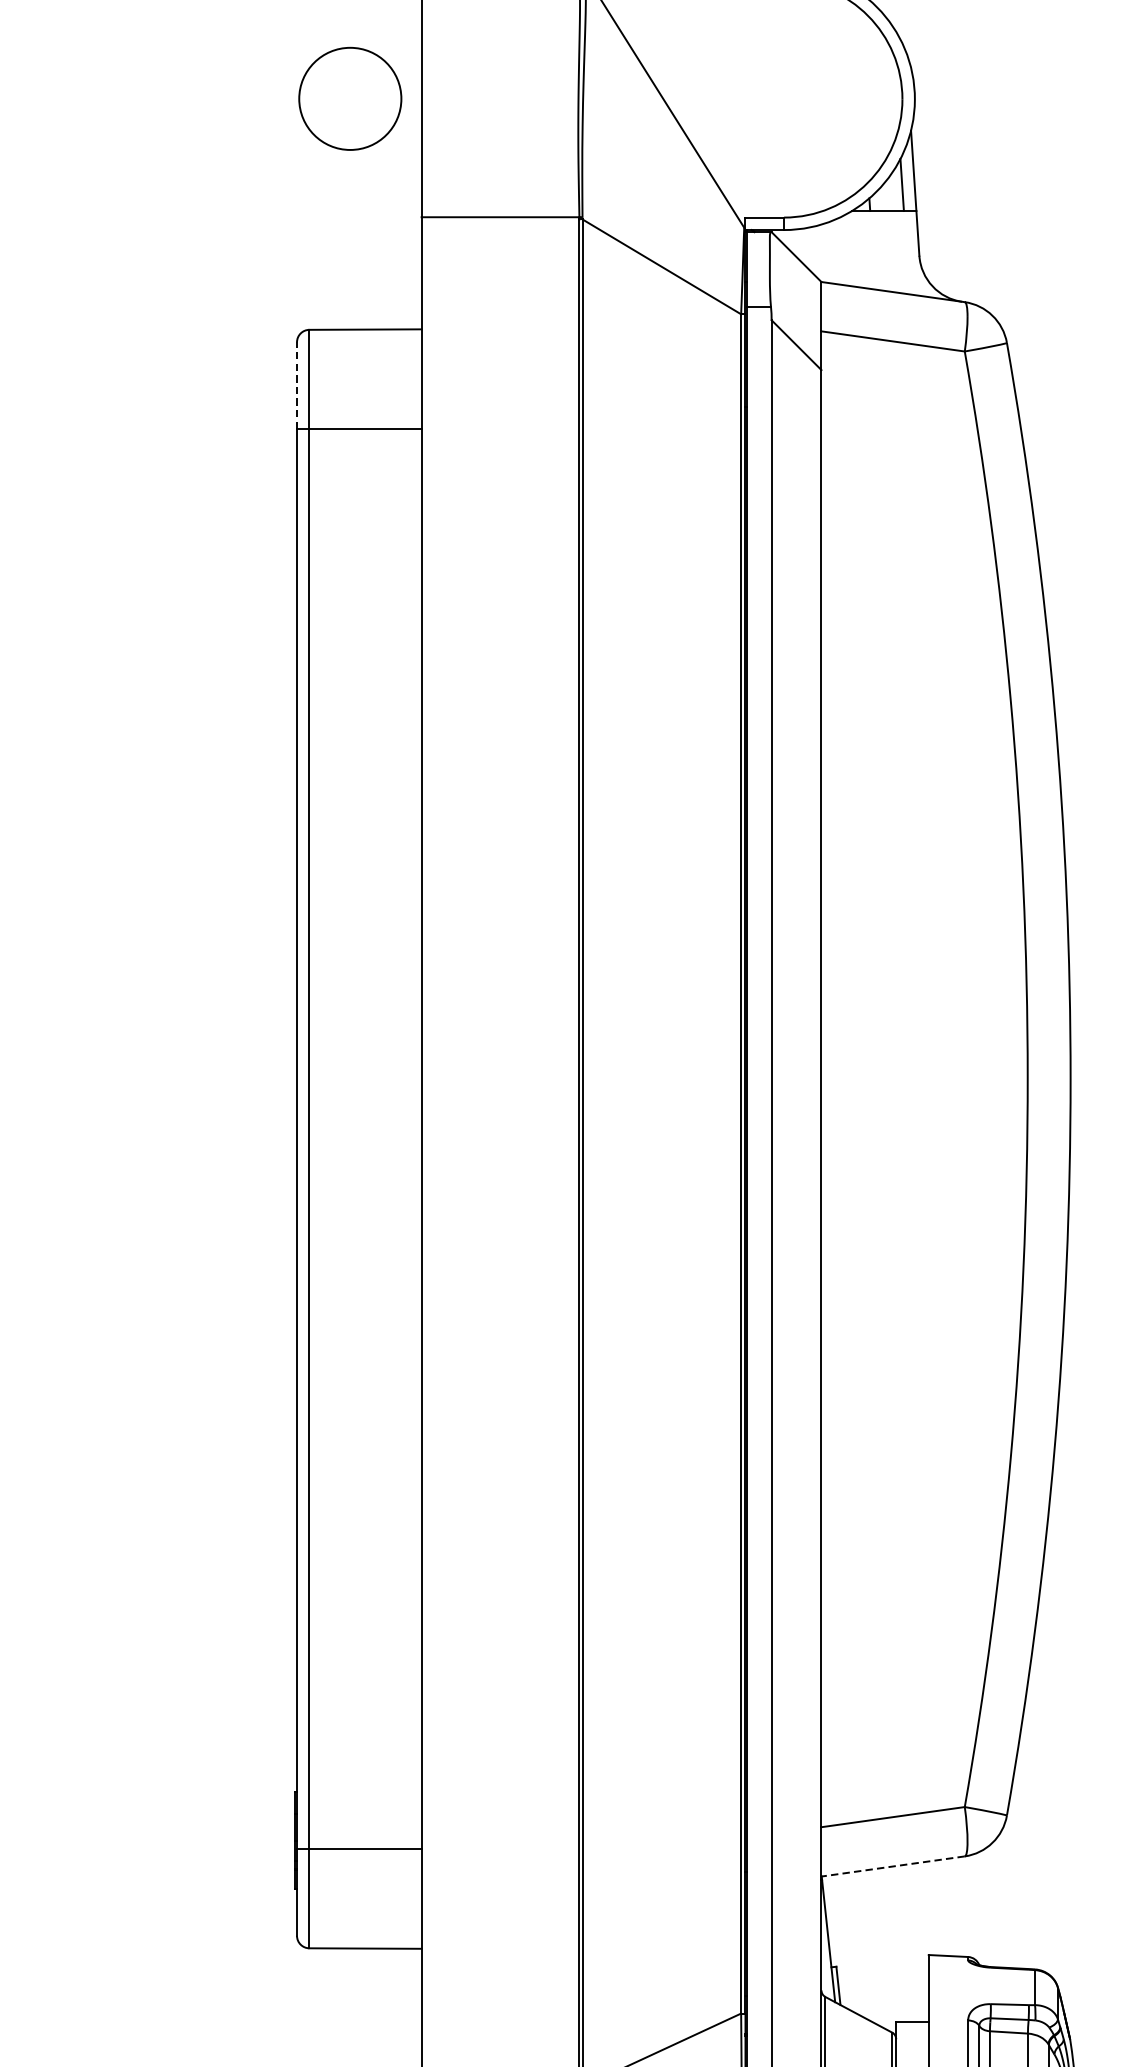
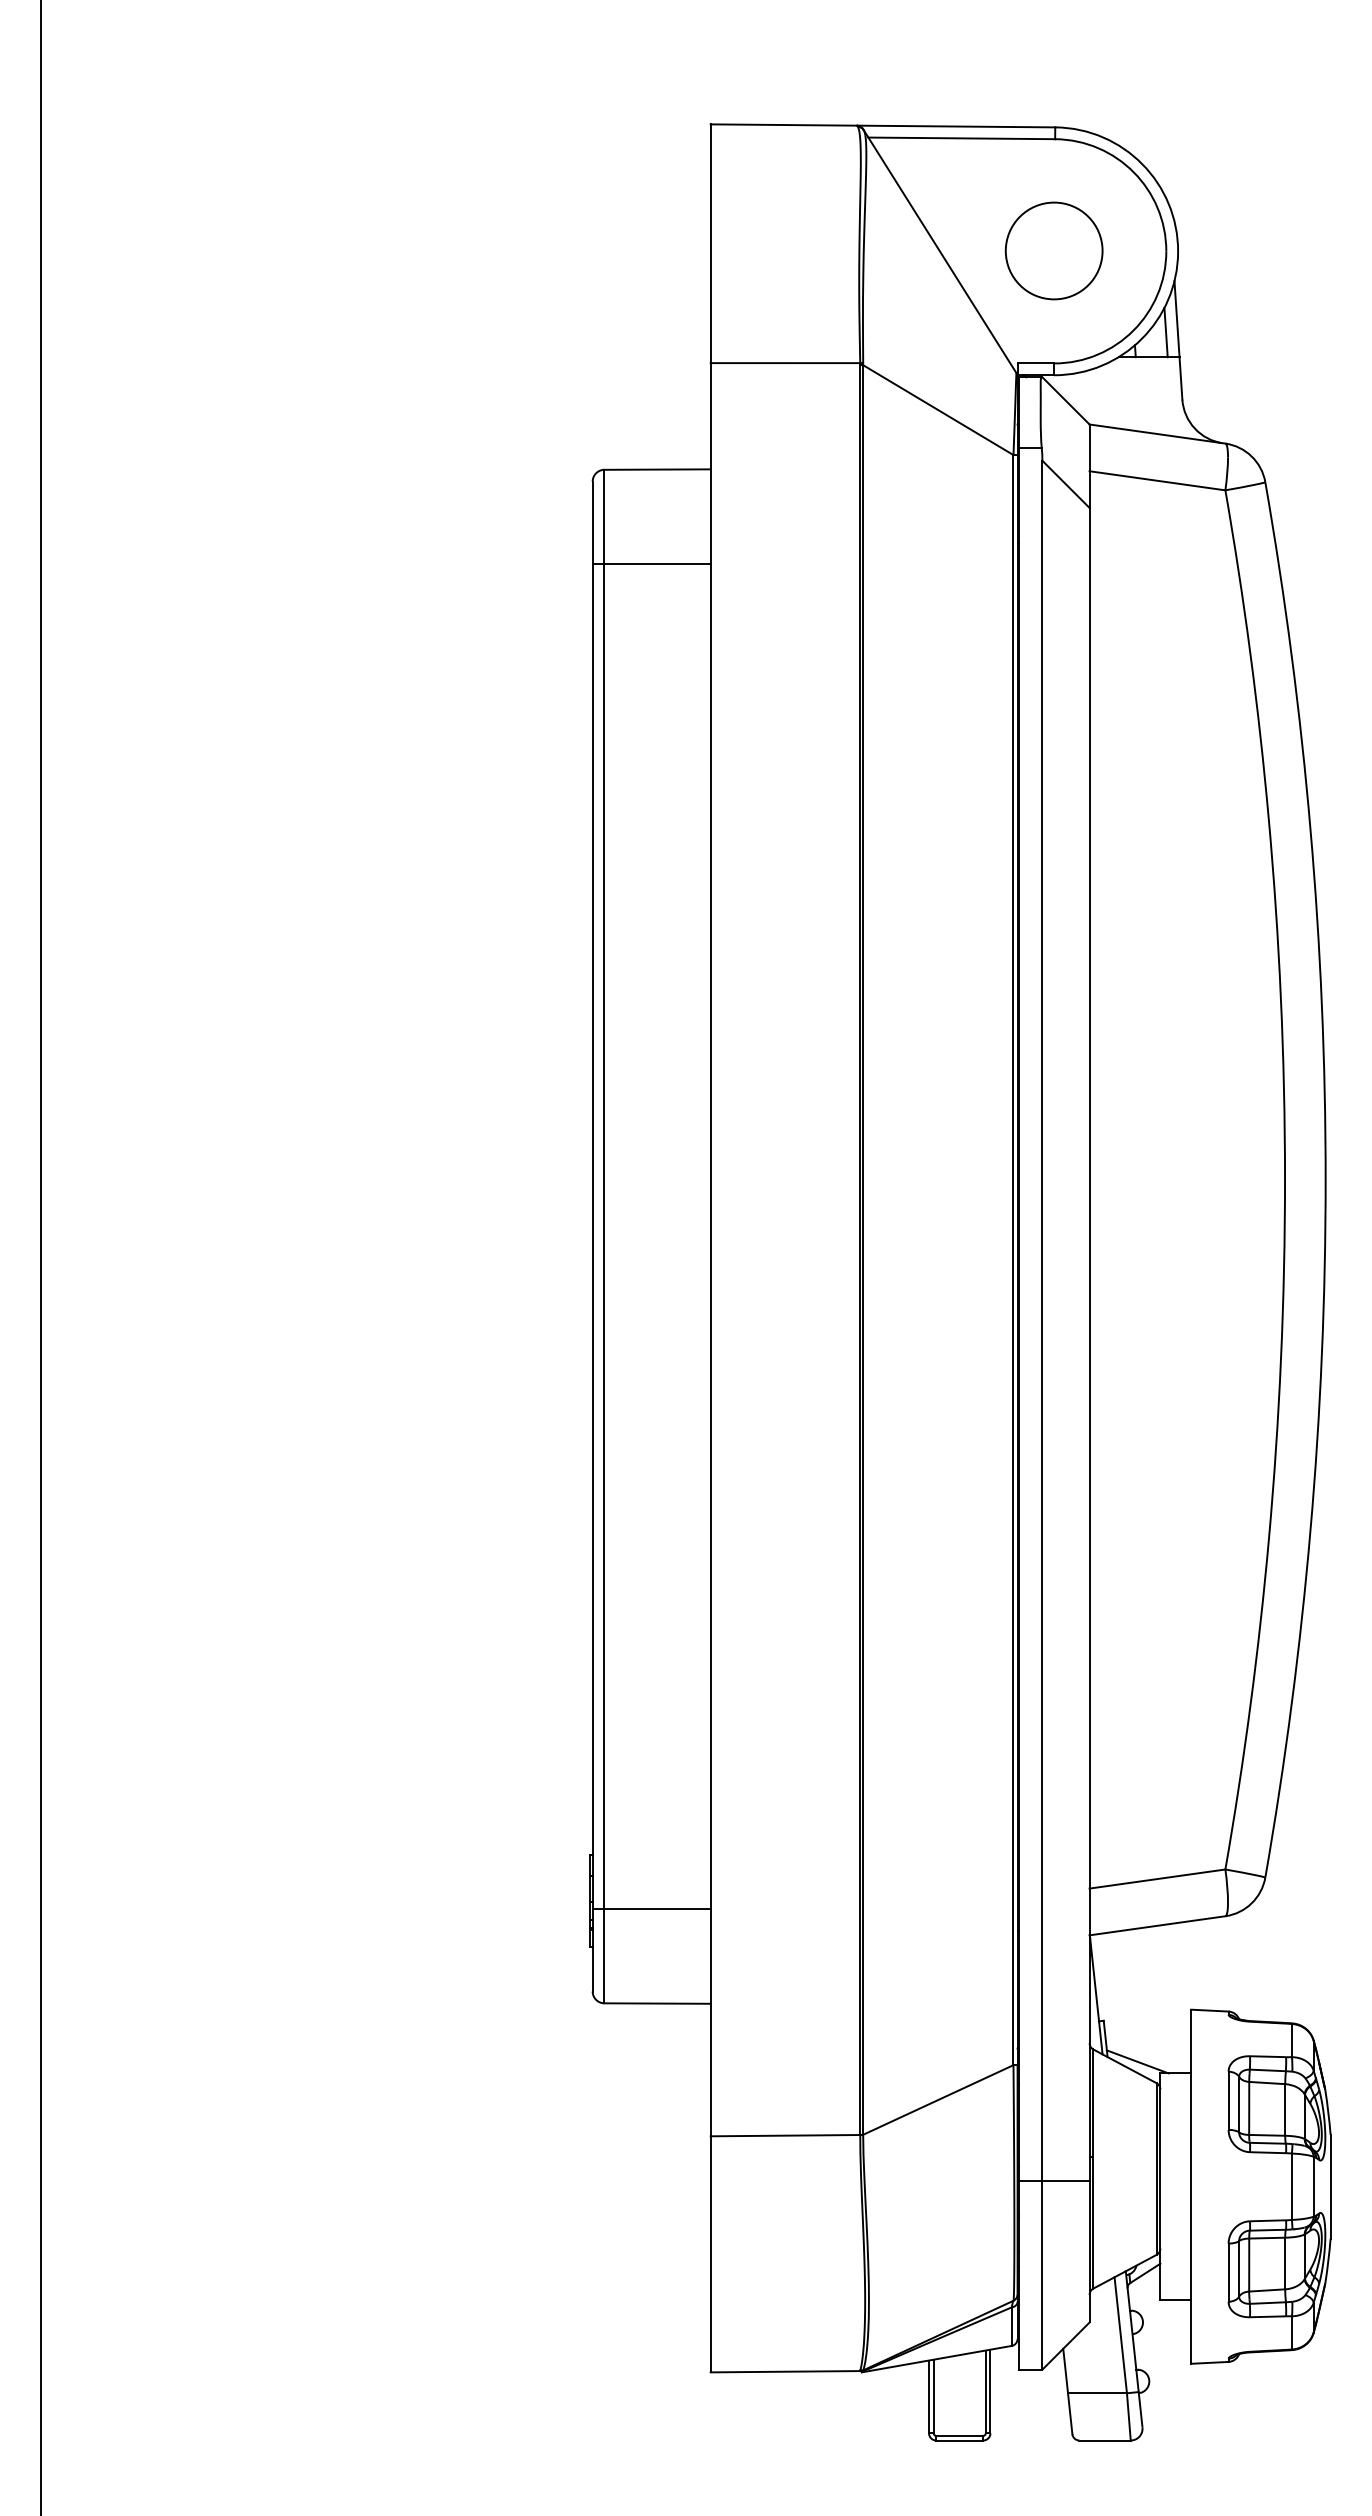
circle: (349, 98) -> (1053, 250), moved
line: (296, 385) -> (592, 522), dashed -> solid
line: (893, 1866) -> (1157, 1925), dashed -> solid
line: (872, 2009) -> (1137, 2061), added

